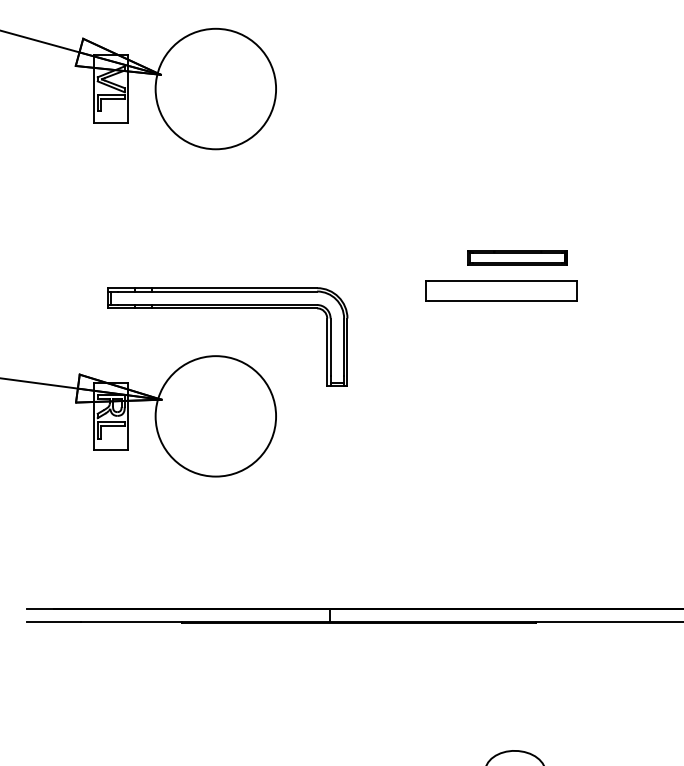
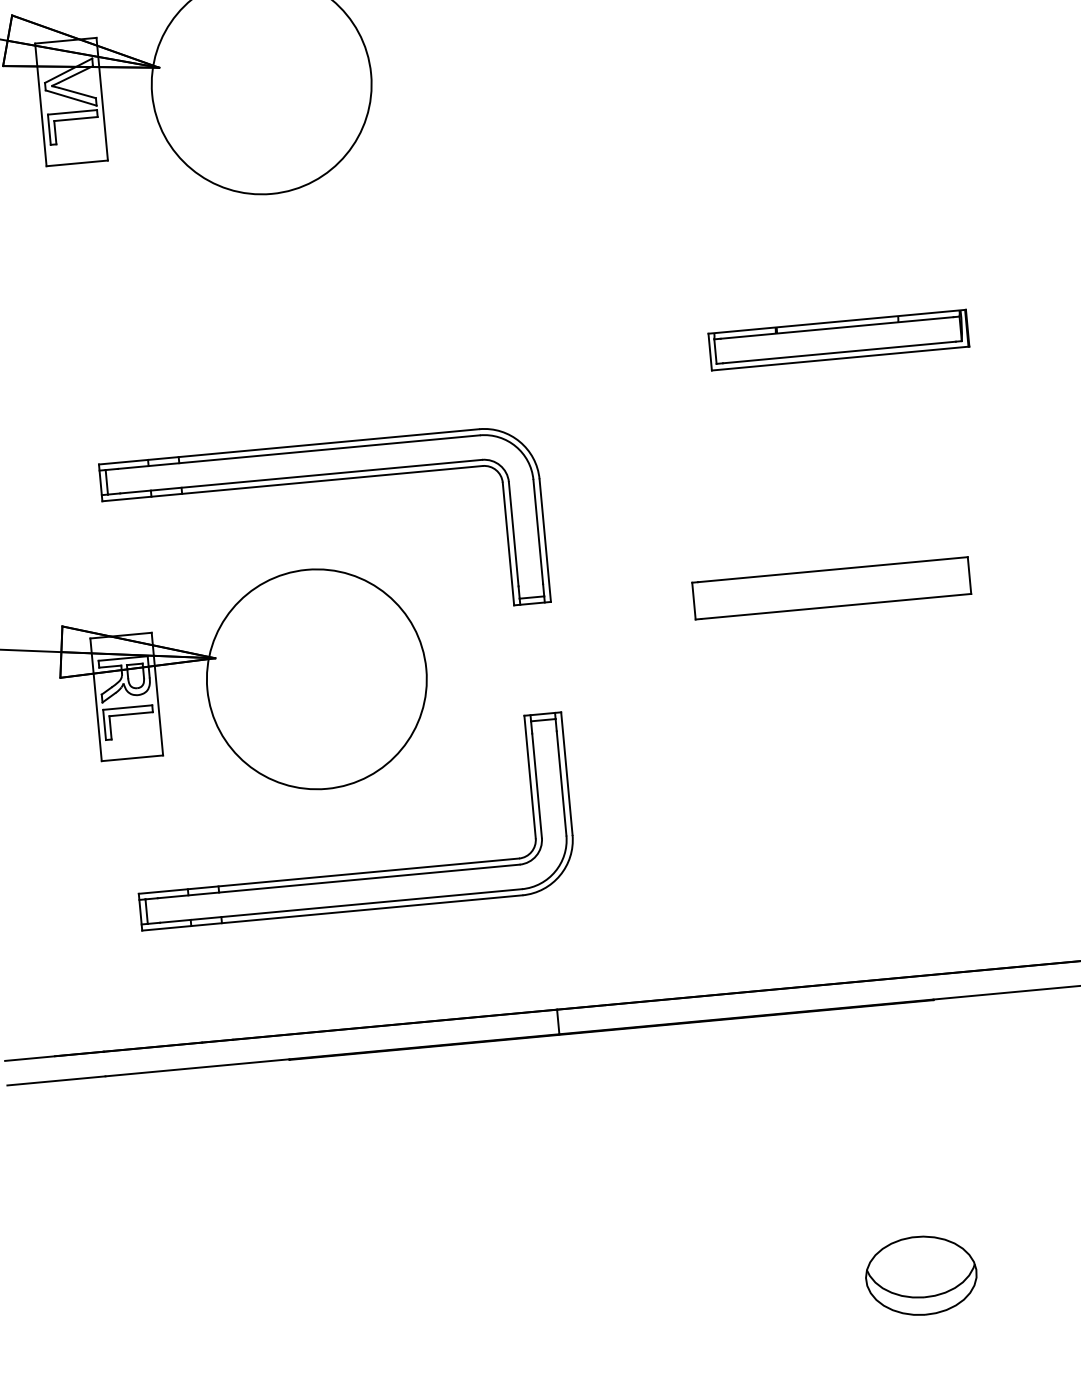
part: (517, 257) -> (838, 339), size x1.43
part: (501, 290) -> (831, 587), moved
part: (227, 523) -> (356, 872), added

